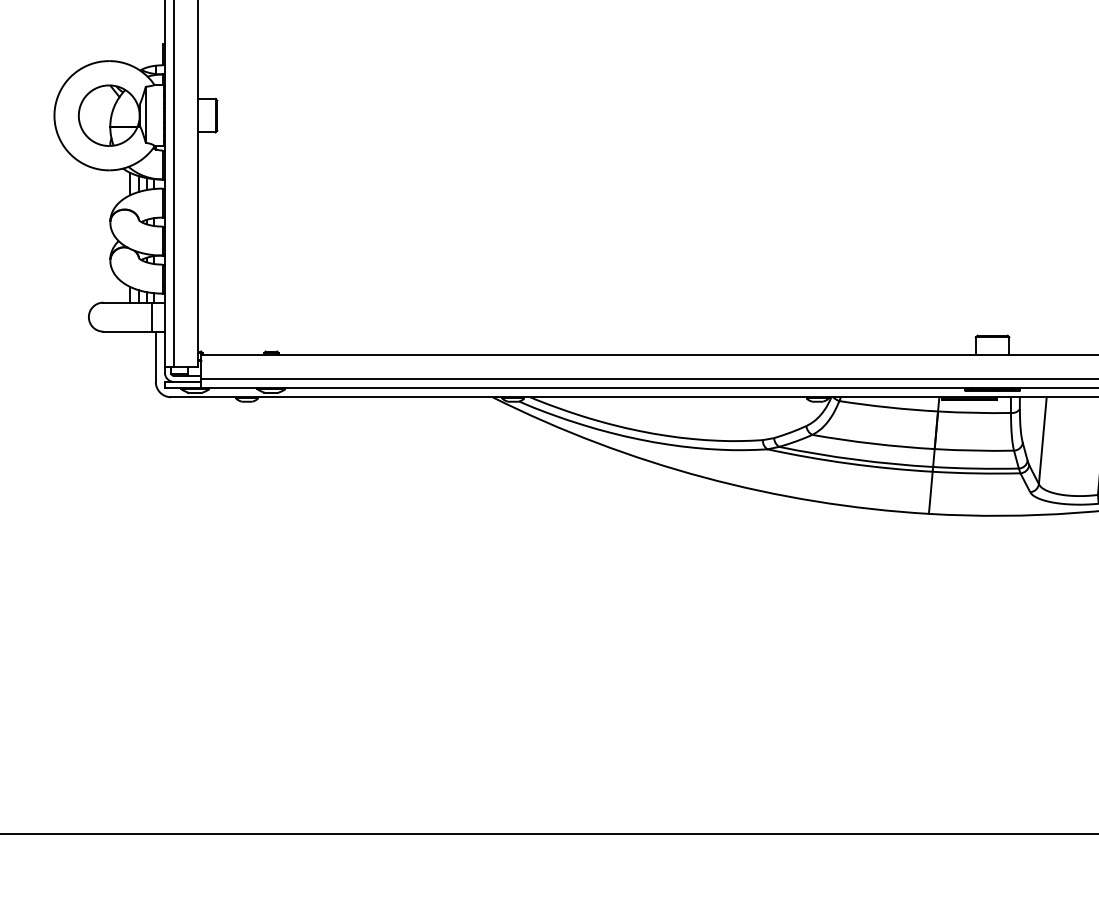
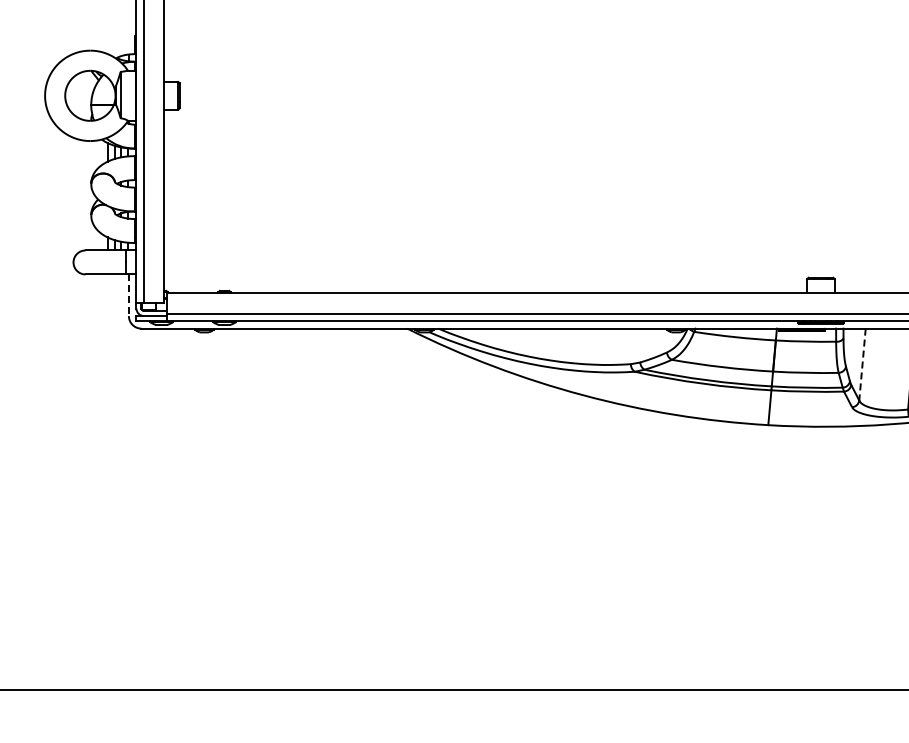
line: (155, 357) -> (128, 295), solid -> dashed
line: (1042, 441) -> (862, 365), solid -> dashed

